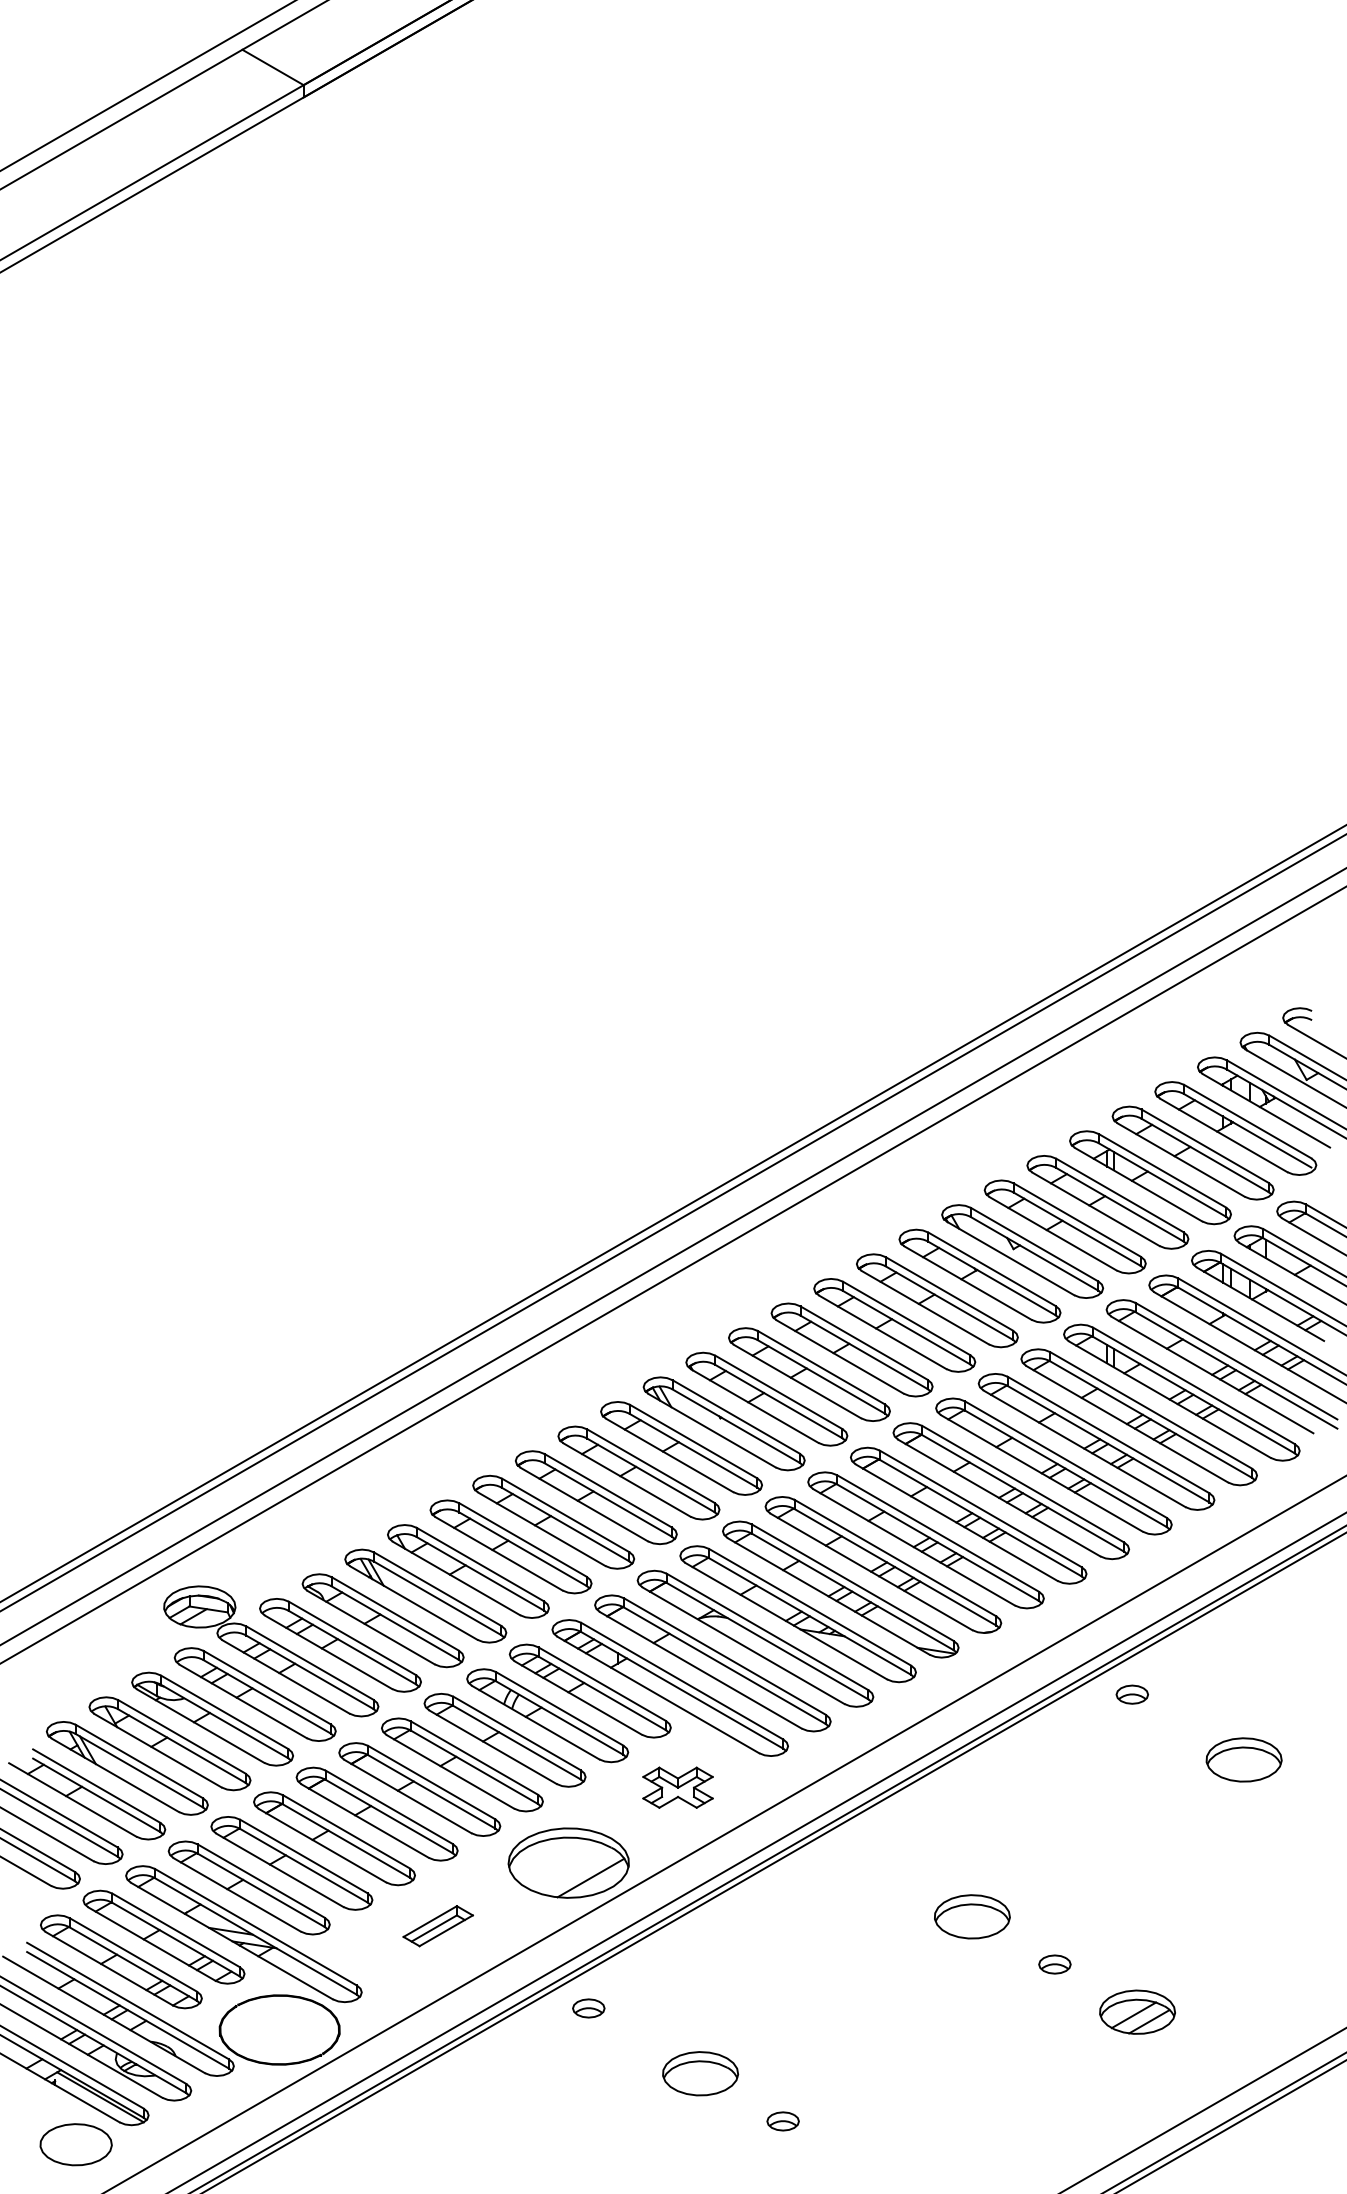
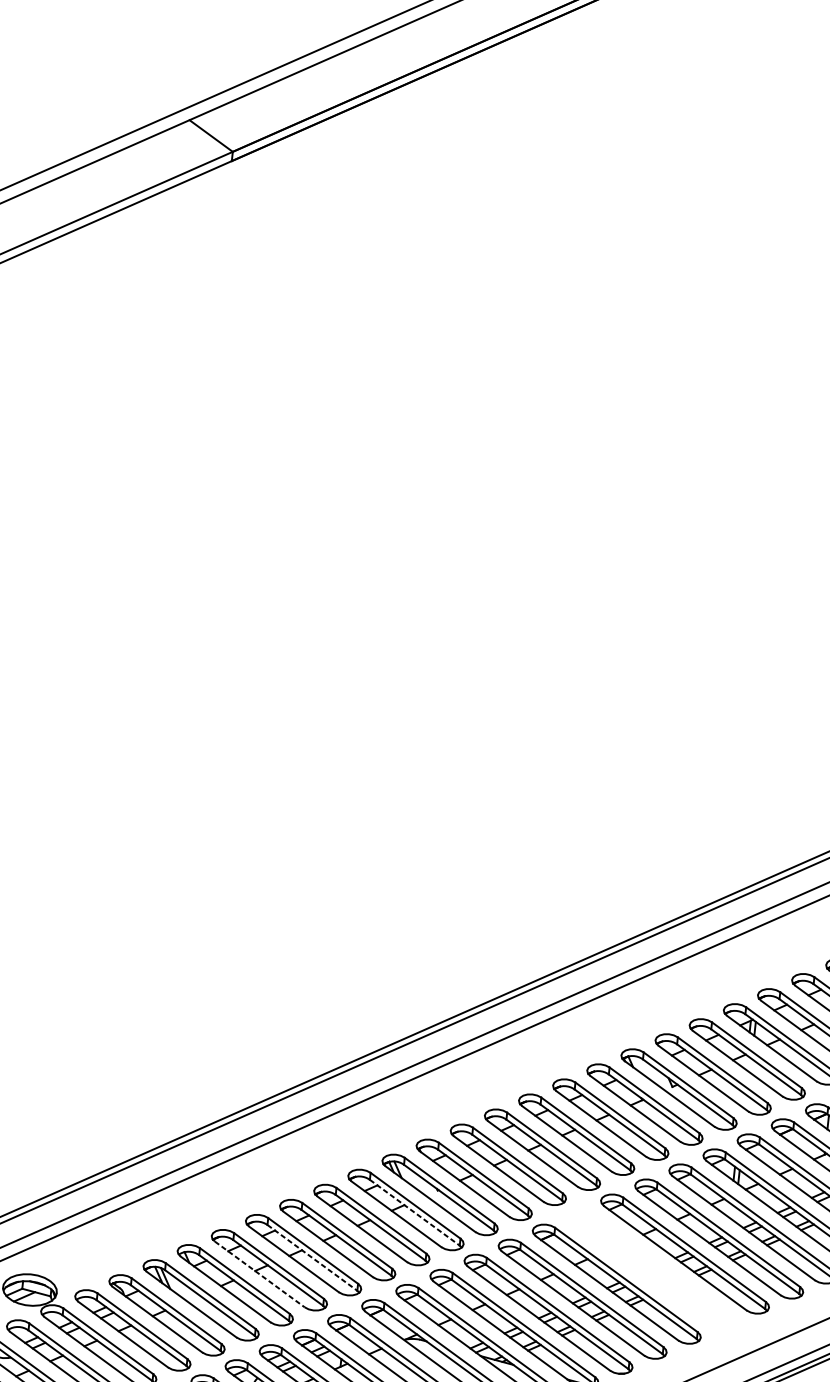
line: (694, 1451) -> (415, 1213), solid -> dashed
part: (1011, 1491) -> (651, 1269), removed
line: (566, 1524) -> (313, 1257), solid -> dashed
line: (499, 1554) -> (260, 1274), solid -> dashed

